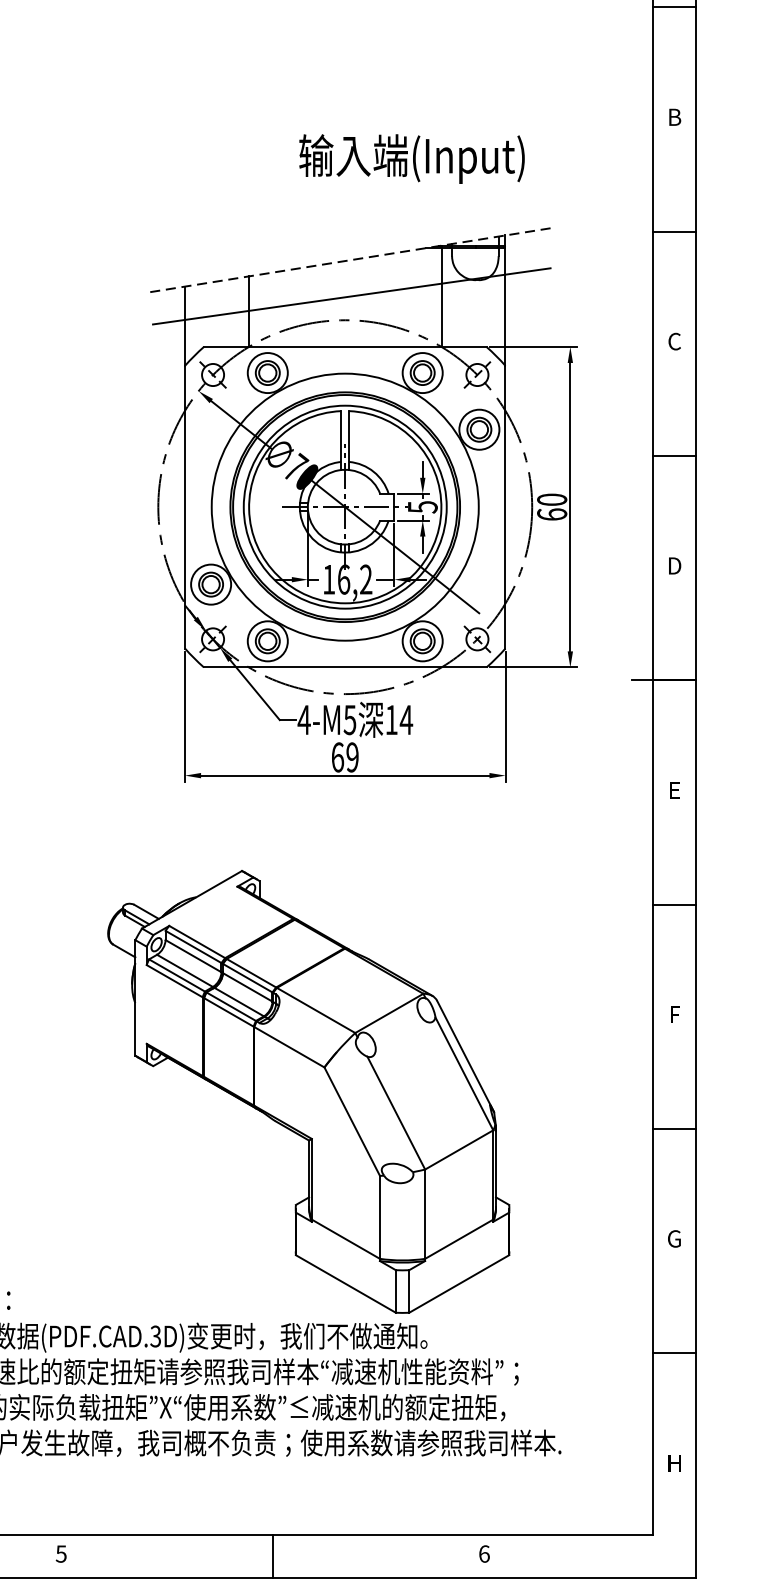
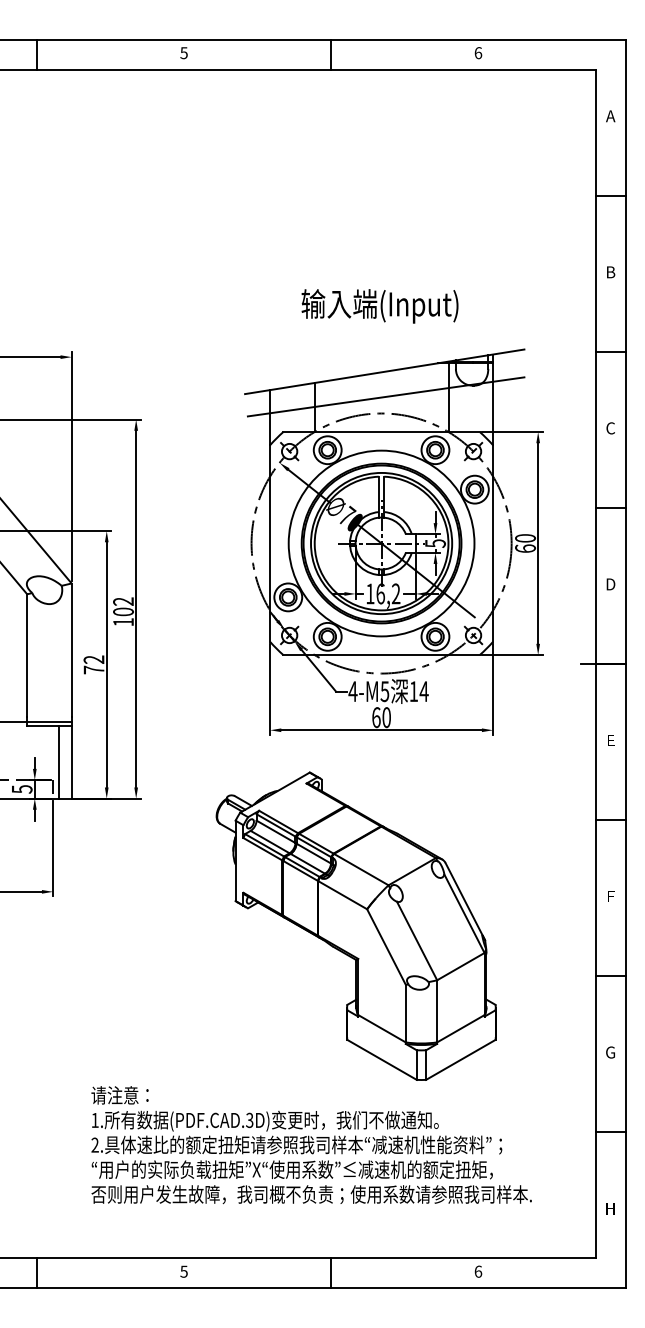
text: (411, 159) -> (379, 306), moved
line: (349, 259) -> (384, 371), dashed -> solid
text: (352, 757) -> (386, 717), 69 -> 60
part: (307, 1090) -> (355, 925), moved

